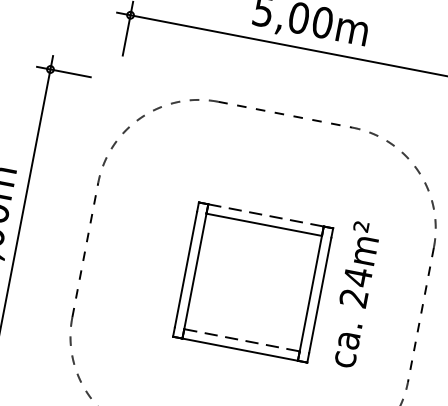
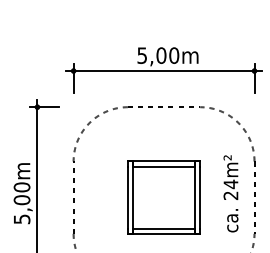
line: (266, 215) -> (164, 161), dashed -> solid
text: (353, 293) -> (230, 193), moved
line: (242, 339) -> (164, 228), dashed -> solid

